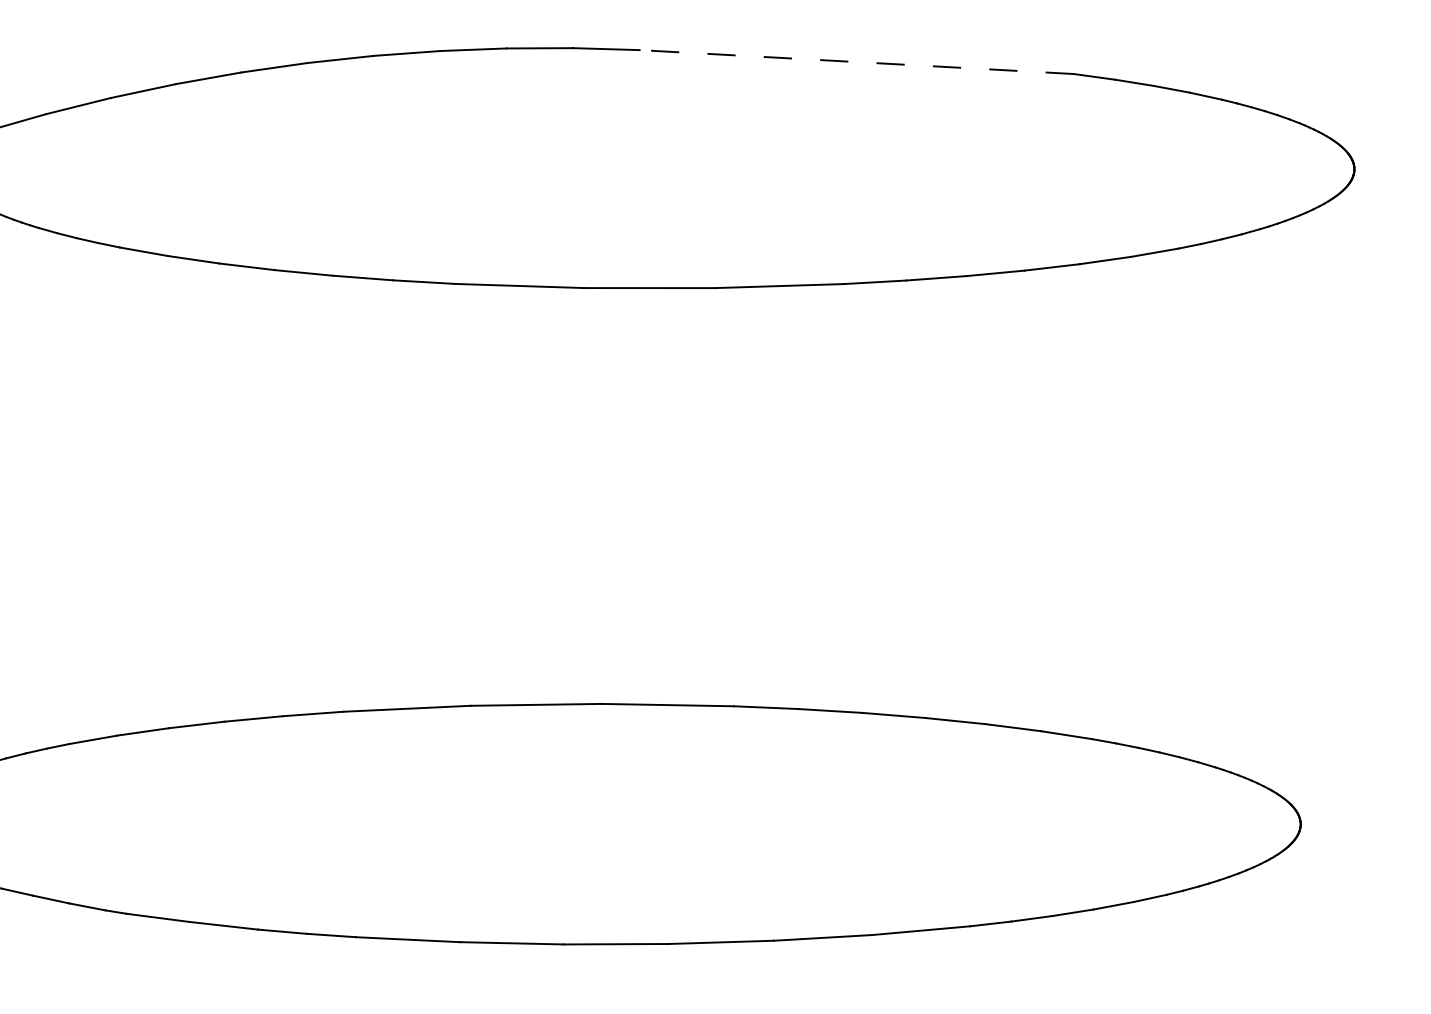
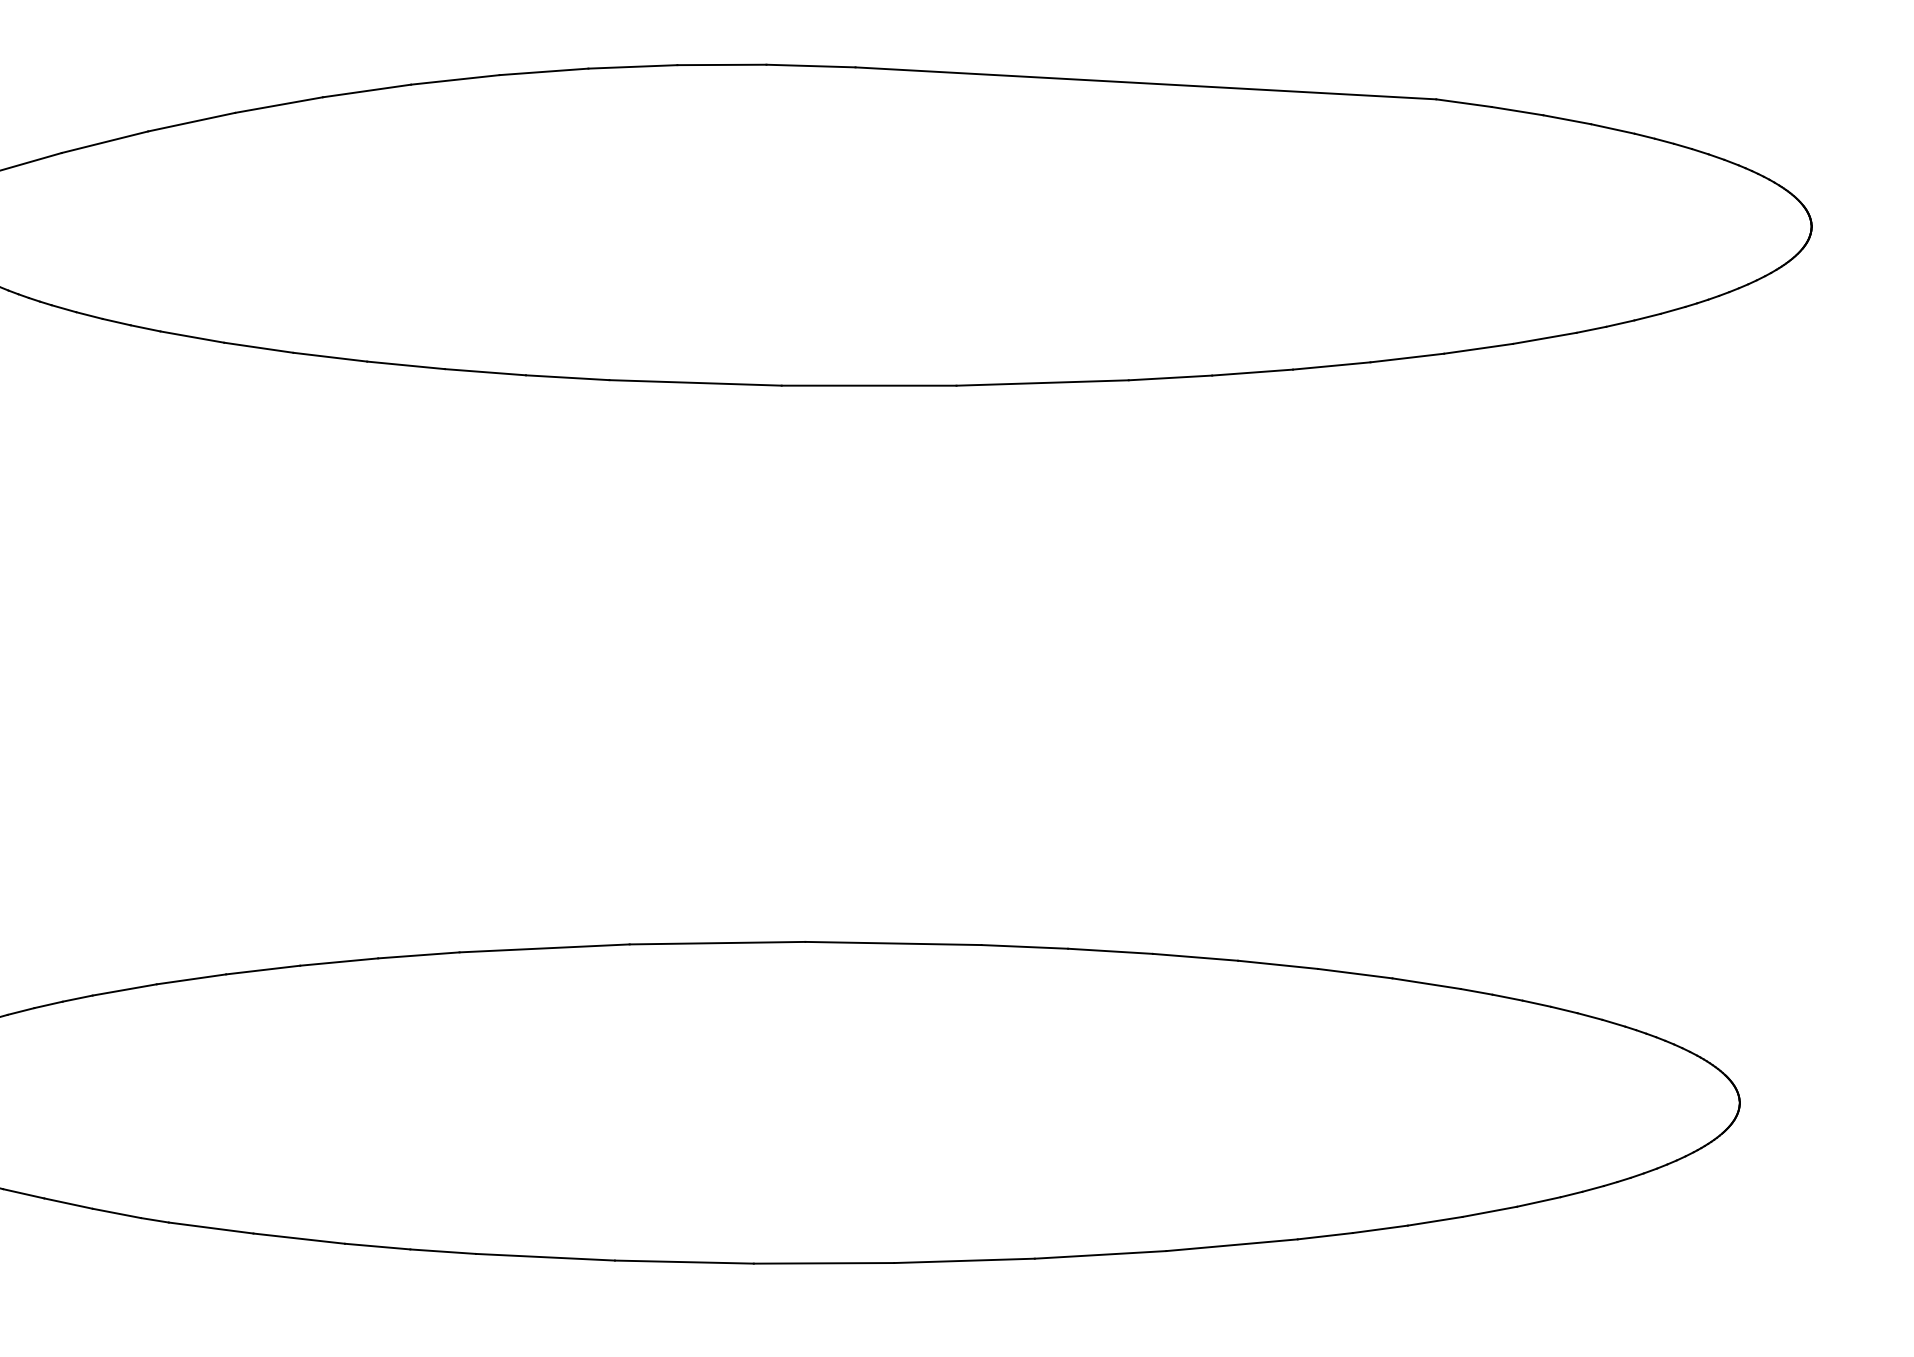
line: (856, 62) -> (1145, 83), dashed -> solid

